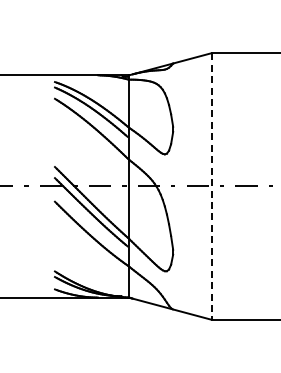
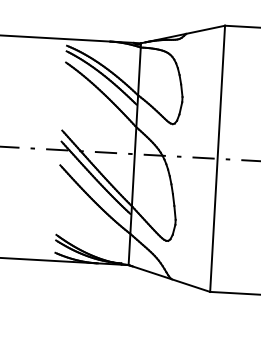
line: (211, 186) -> (217, 158), dashed -> solid

